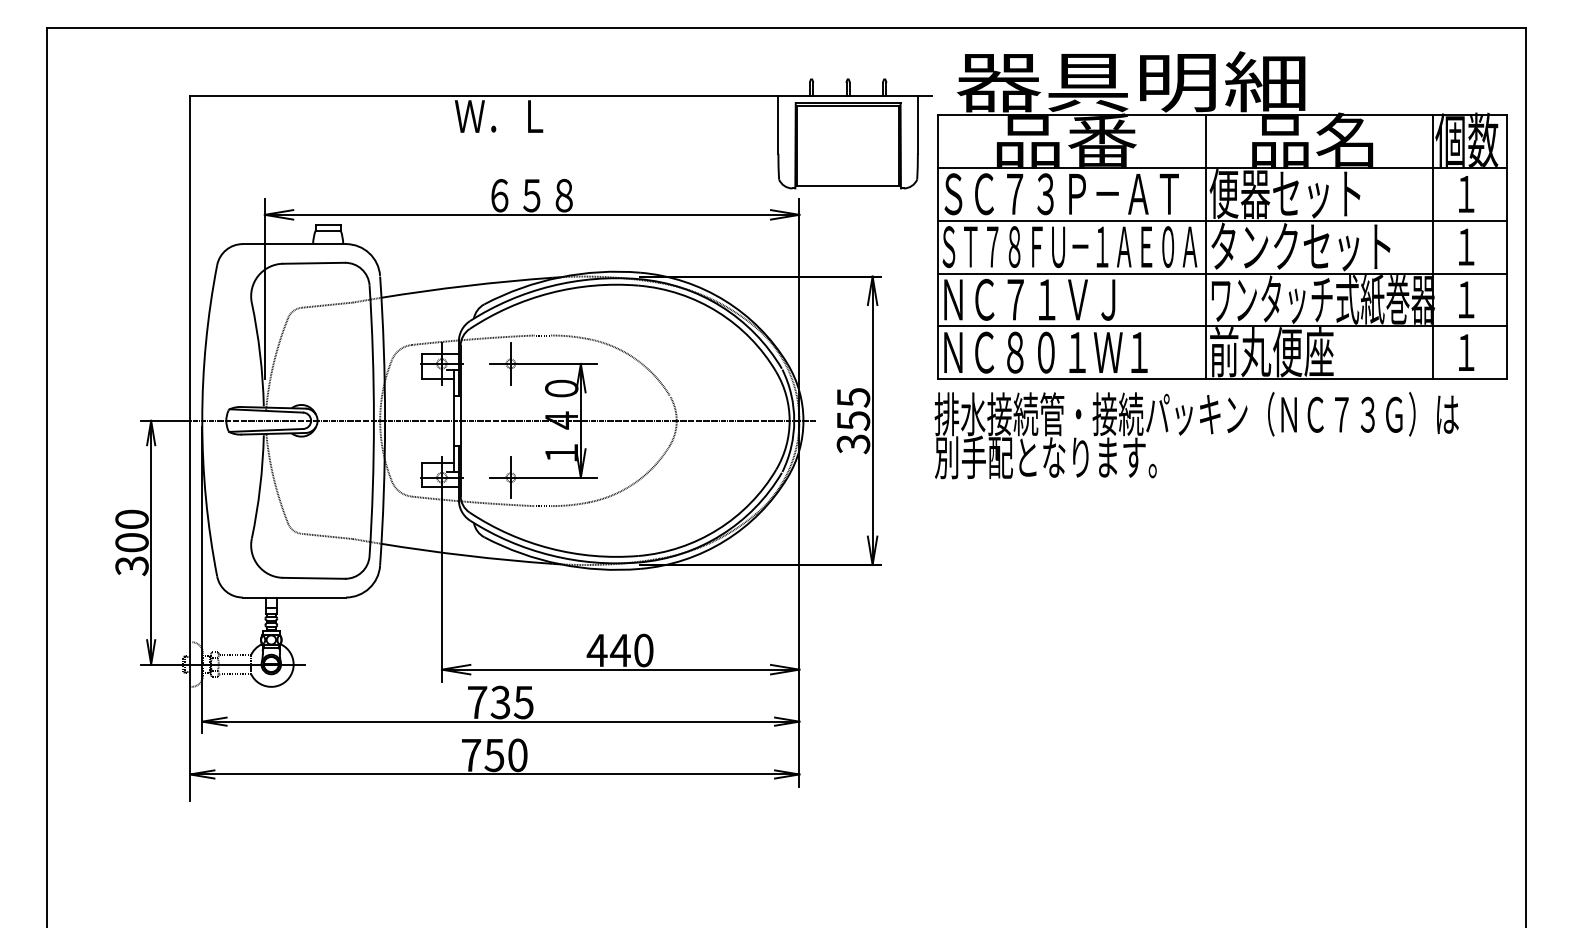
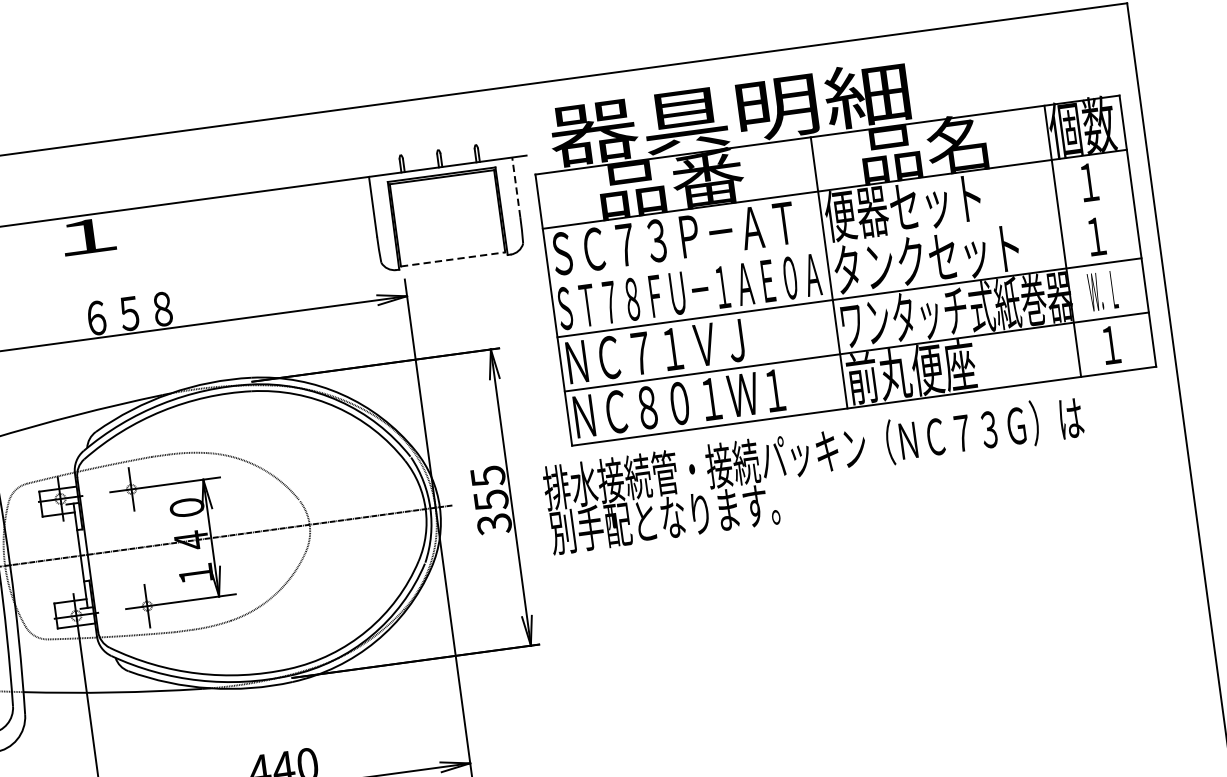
text: (498, 116) -> (84, 236), Ｗ．Ｌ -> １
line: (917, 124) -> (515, 187), solid -> dashed
line: (848, 185) -> (453, 259), solid -> dashed
line: (1221, 220) -> (841, 243), removed
text: (1465, 299) -> (1102, 290), １ -> Ｗ．Ｌ
text: (1196, 435) -> (816, 474), moved

